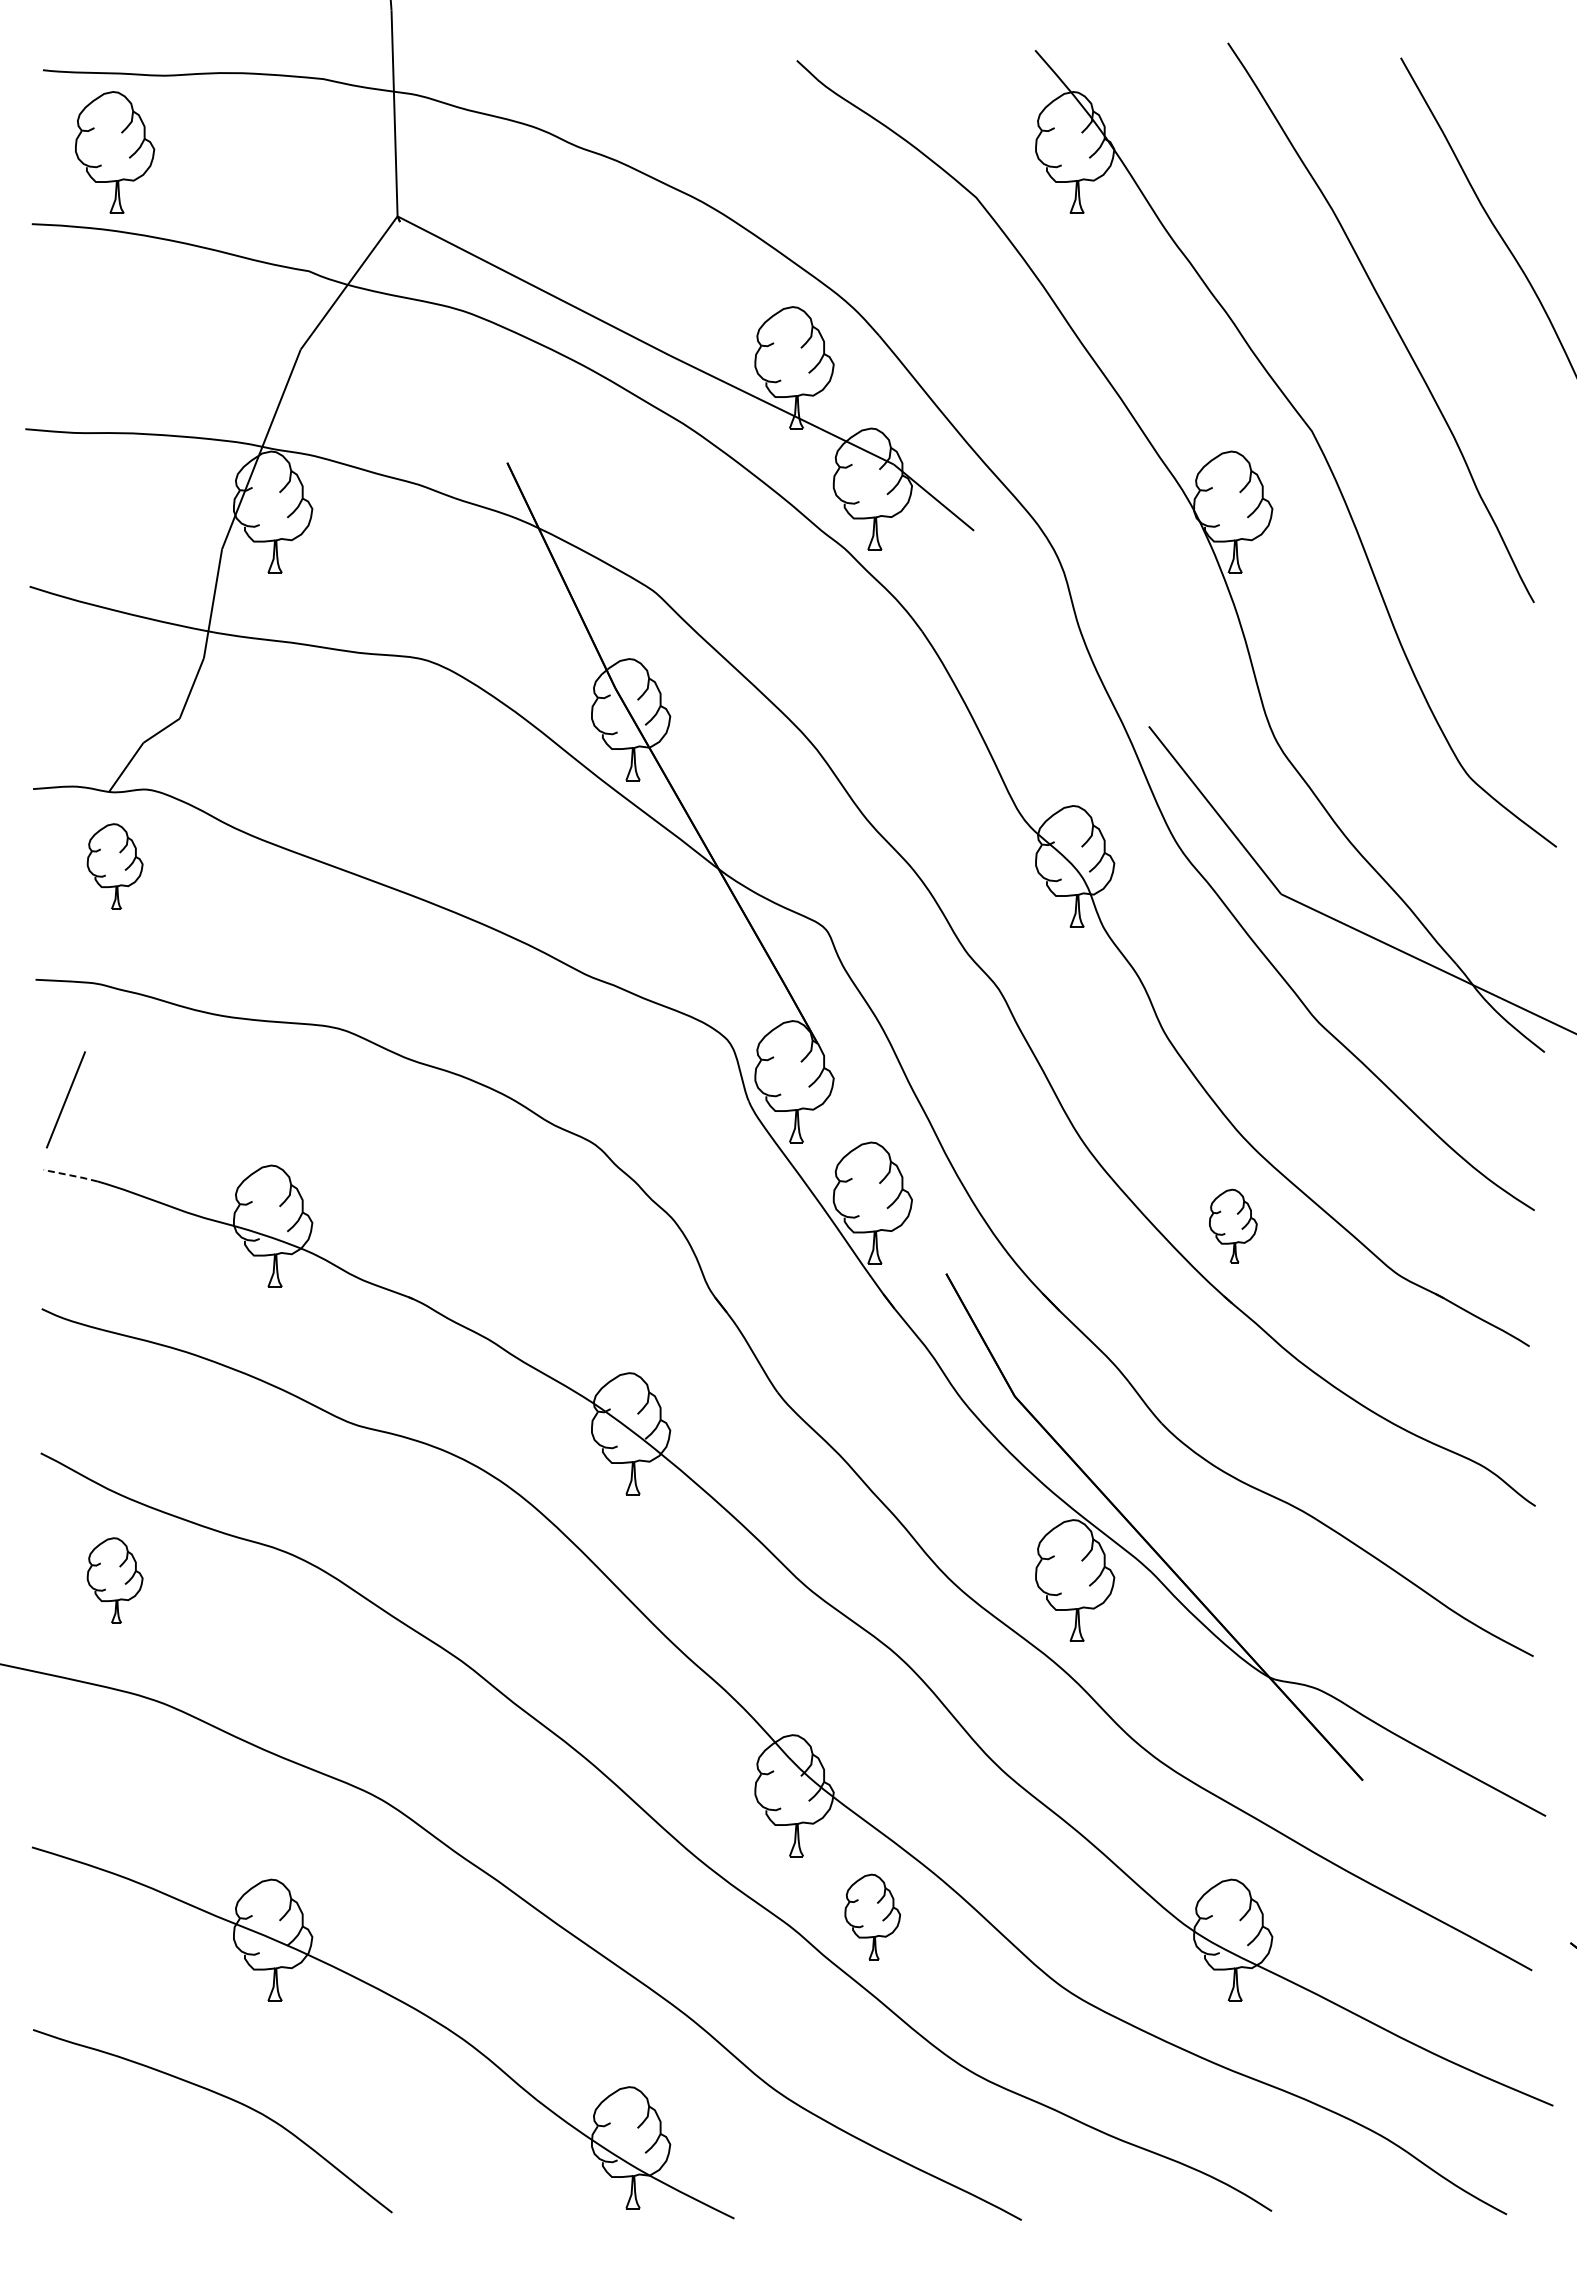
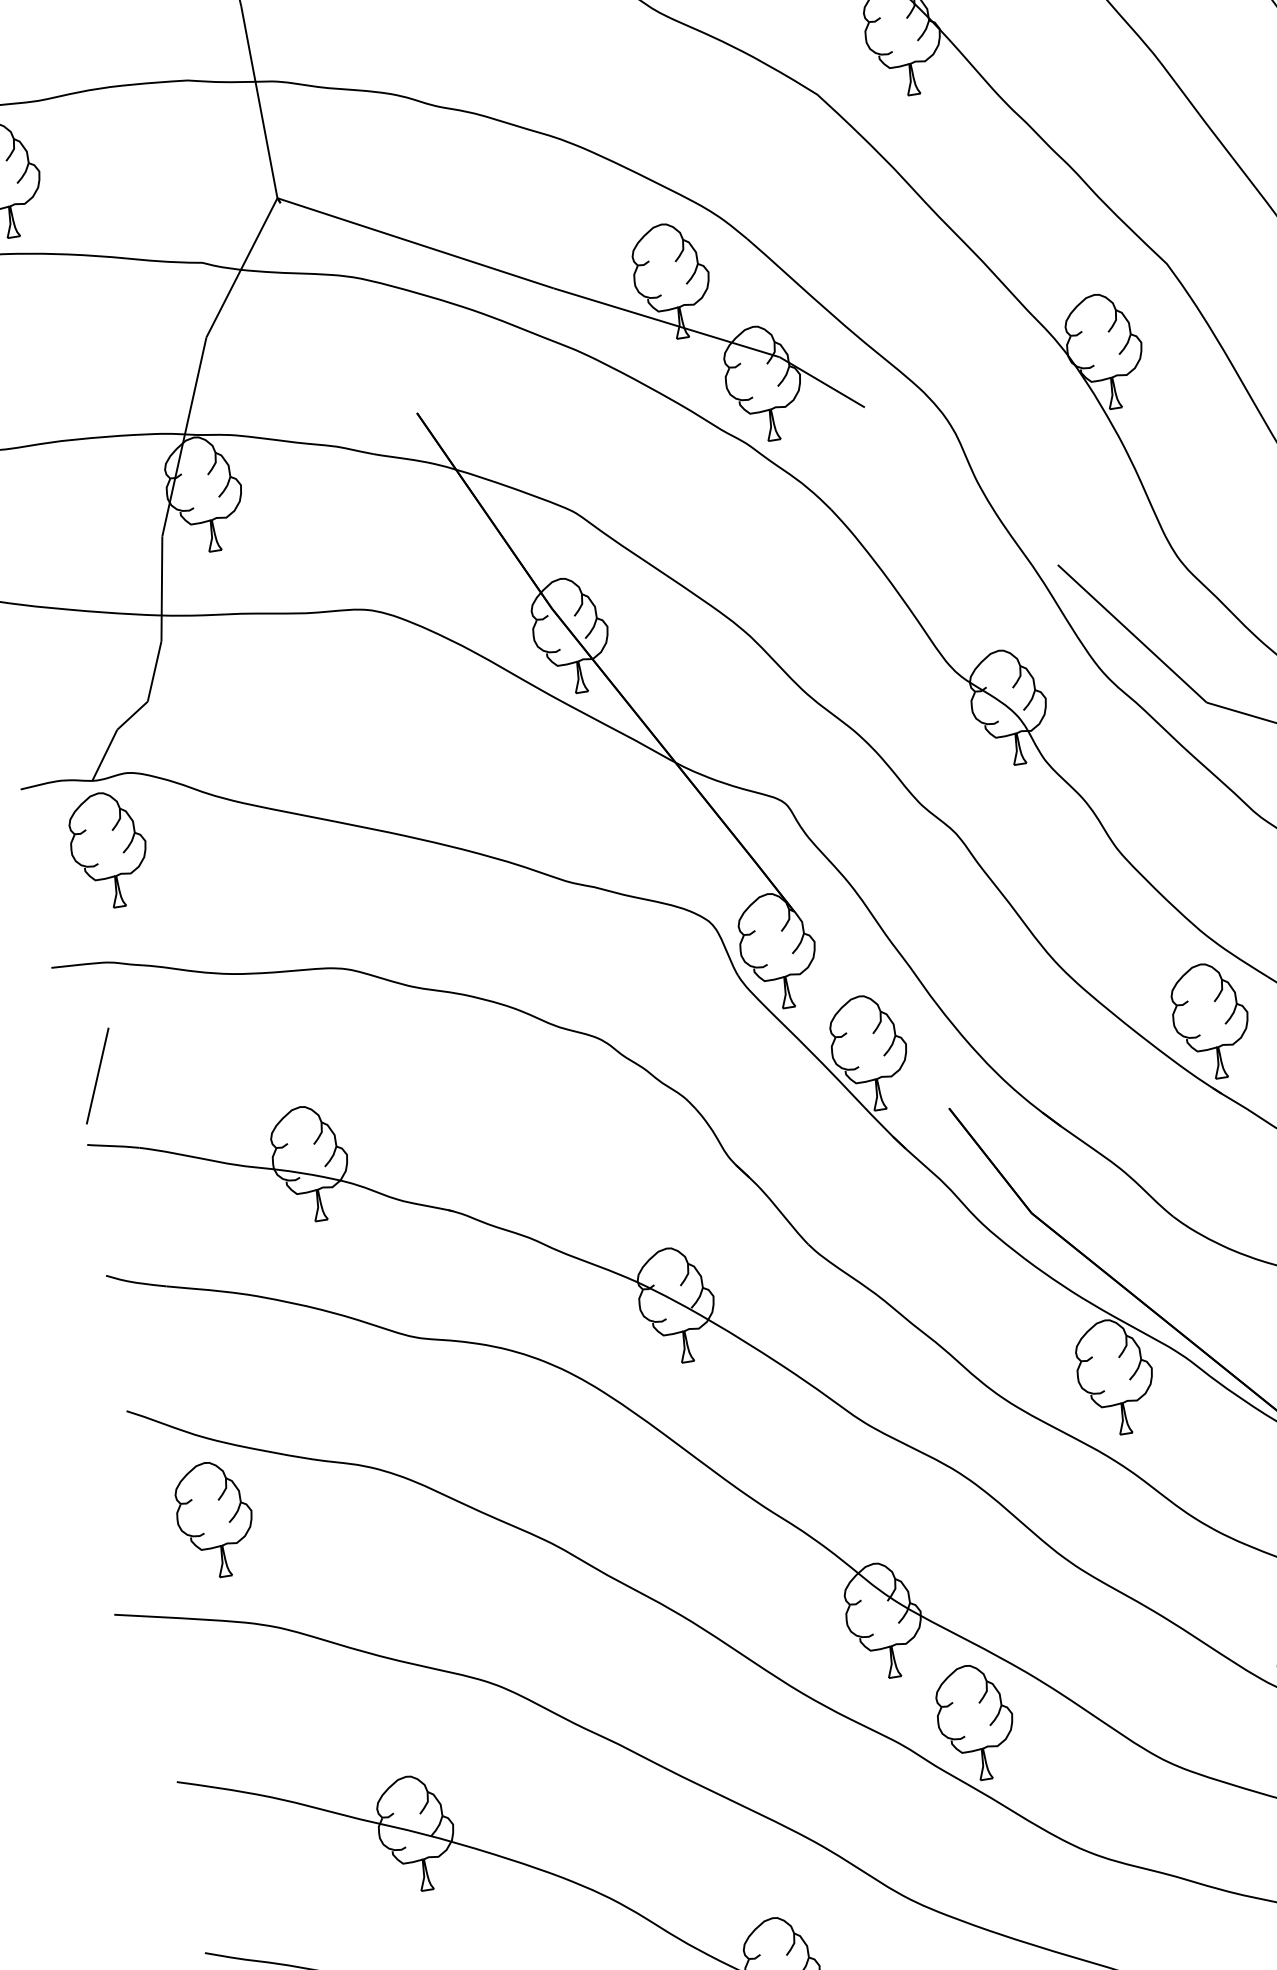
part: (115, 866) -> (109, 849), size x1.43
line: (70, 1175) -> (113, 1146), dashed -> solid
part: (1233, 1225) -> (1211, 1020), size x1.67
part: (115, 1580) -> (215, 1519), size x1.43
part: (872, 1916) -> (975, 1722), size x1.43

